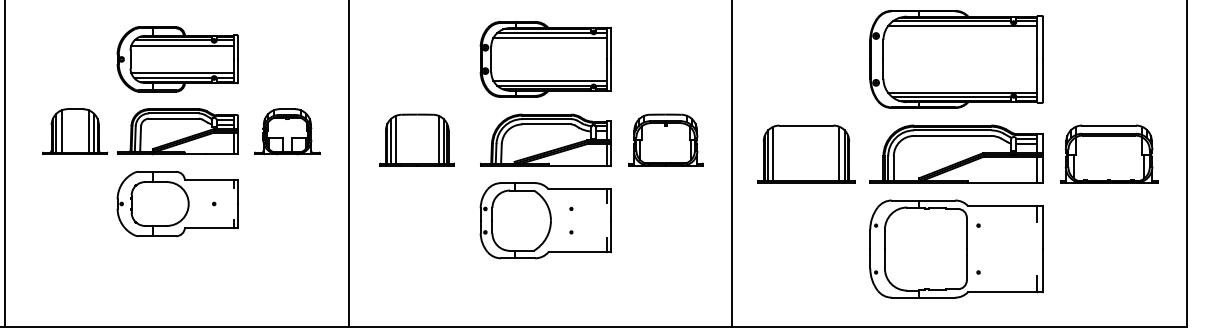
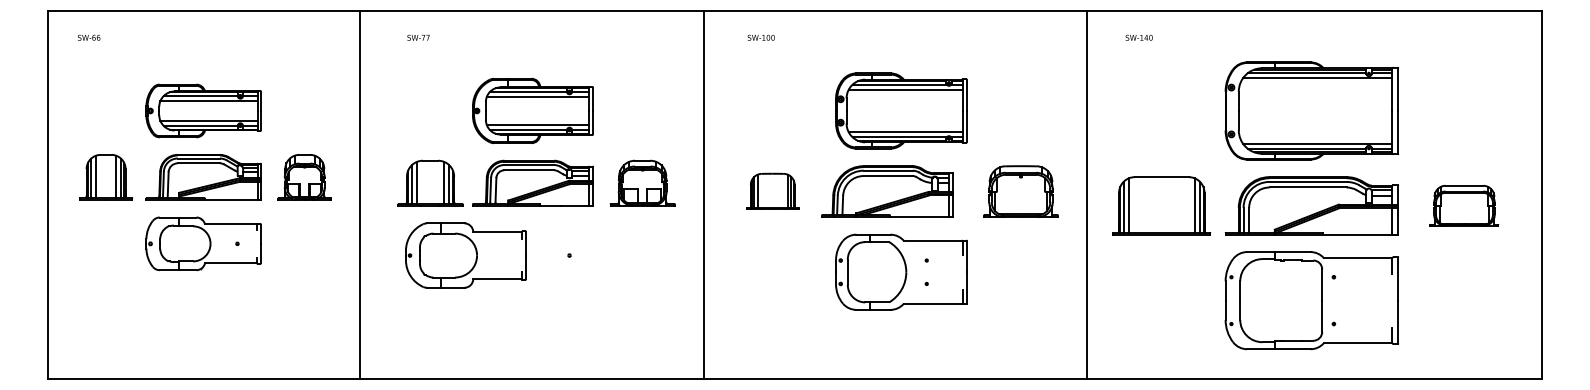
part: (417, 139) -> (772, 191), size x0.7
part: (546, 139) -> (887, 191), moved
part: (1109, 153) -> (1464, 205), size x0.7
part: (177, 203) -> (465, 255), moved

